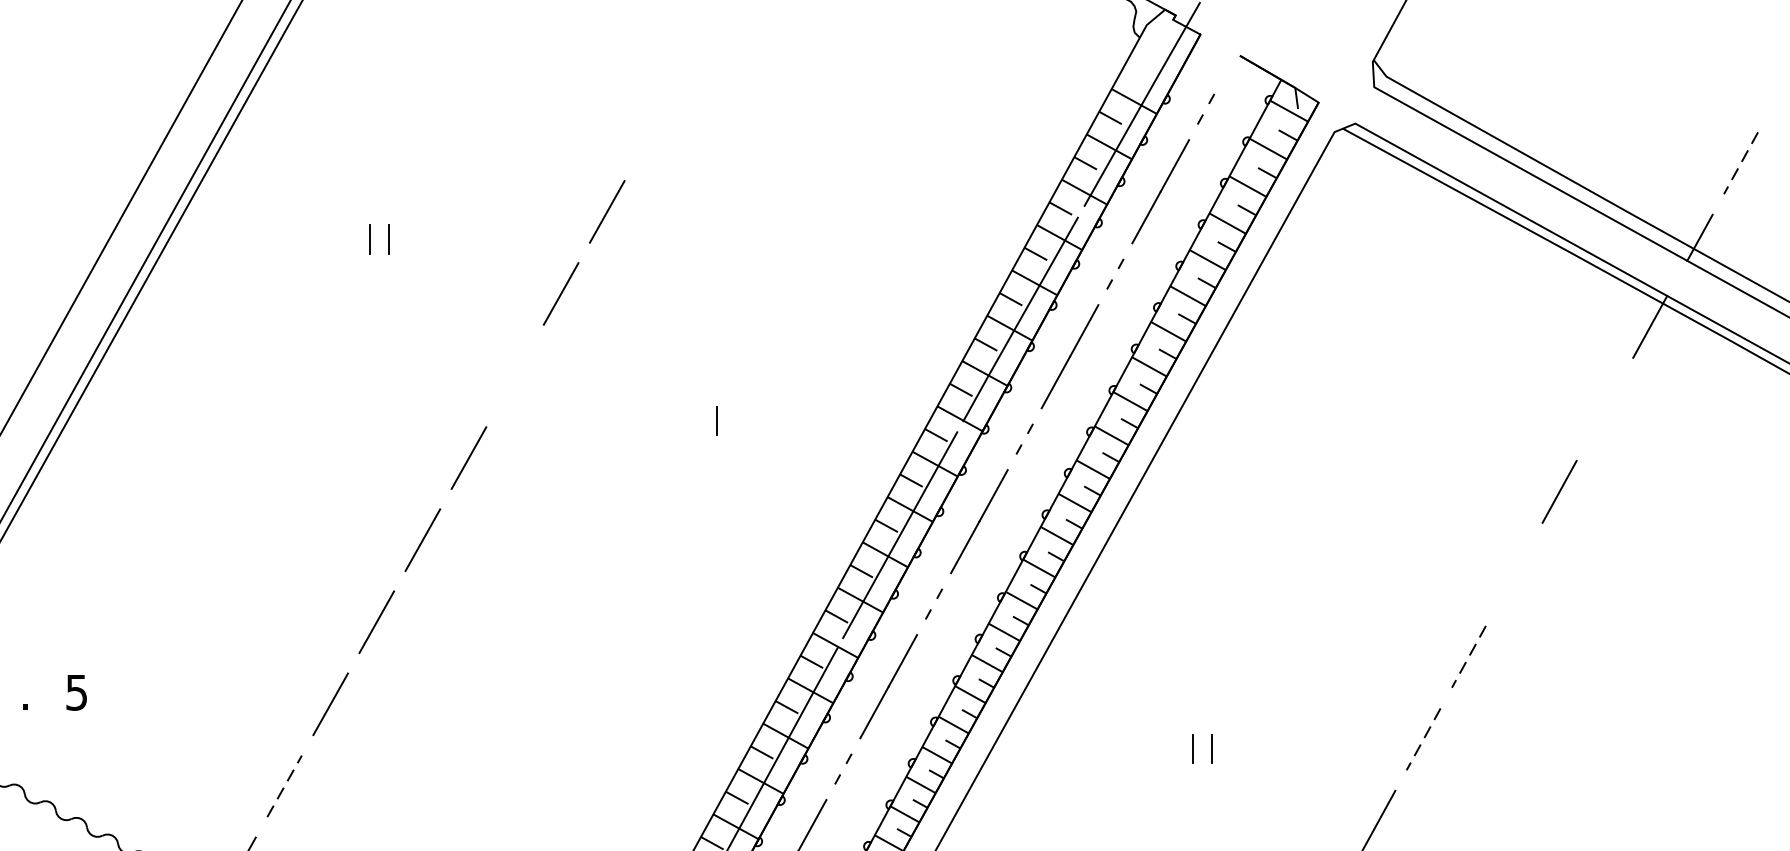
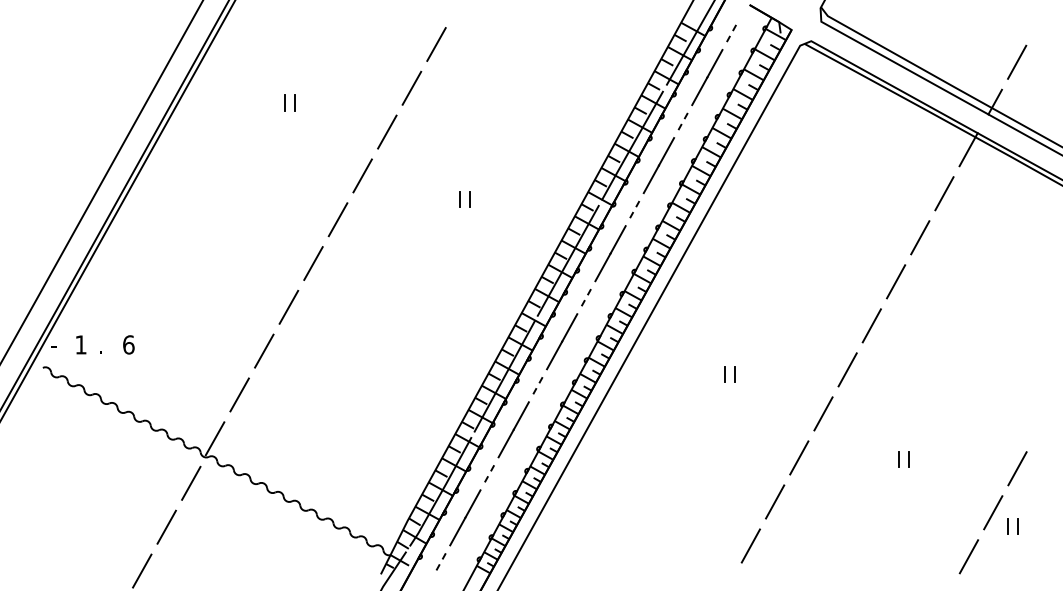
line: (653, 129) -> (436, 44), added
line: (1741, 163) -> (1017, 62), dashed -> solid
line: (514, 375) -> (362, 175), added
line: (1604, 408) -> (944, 193), added
line: (696, 420) -> (459, 199), added
line: (1515, 573) -> (896, 281), added
line: (1468, 656) -> (871, 325), dashed -> solid
text: (76, 691) -> (128, 344), 5 -> 6
line: (1423, 738) -> (847, 369), dashed -> solid
line: (284, 785) -> (239, 394), dashed -> solid

